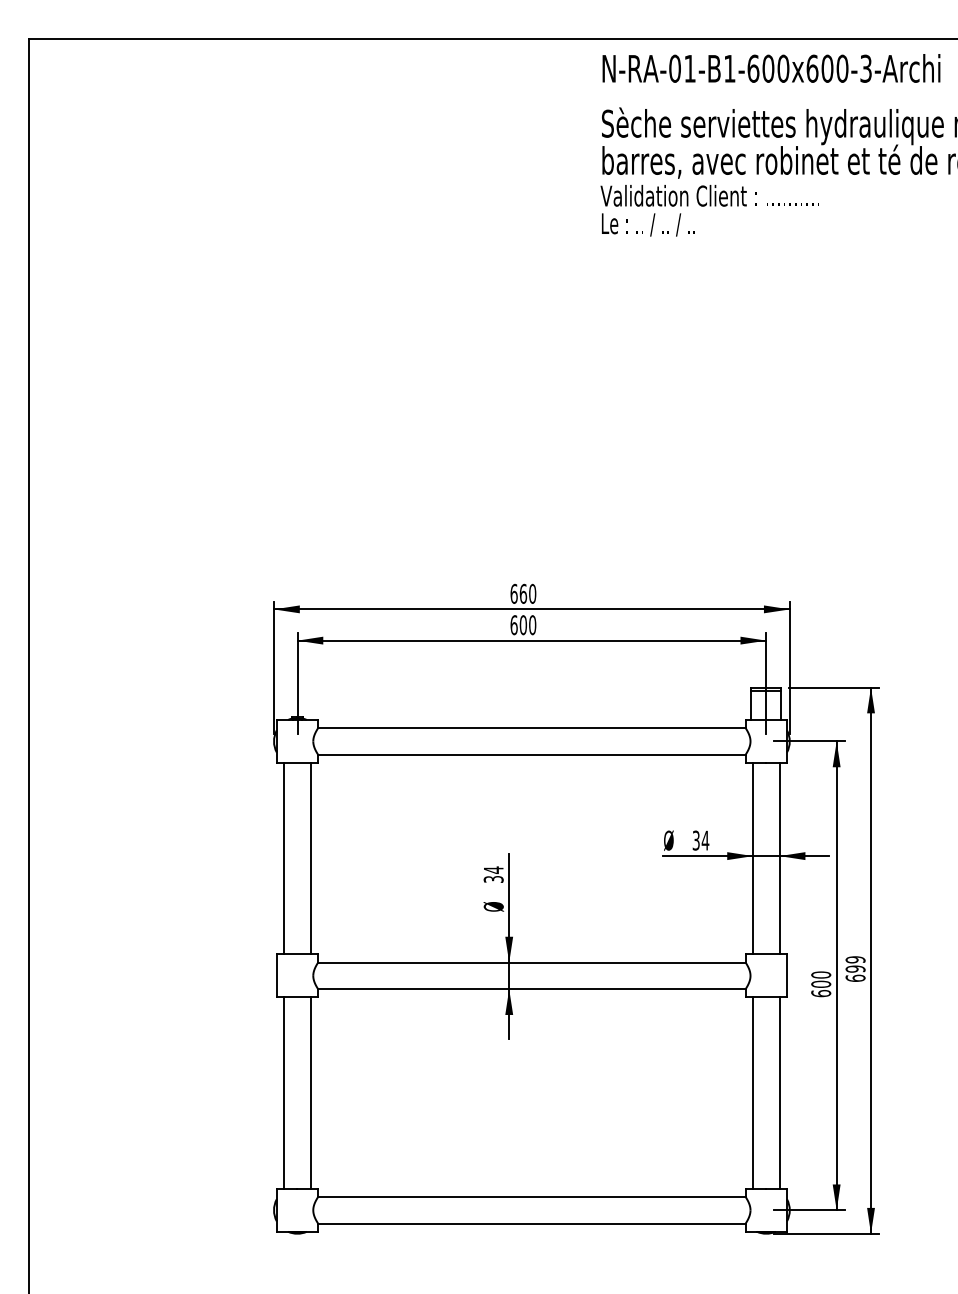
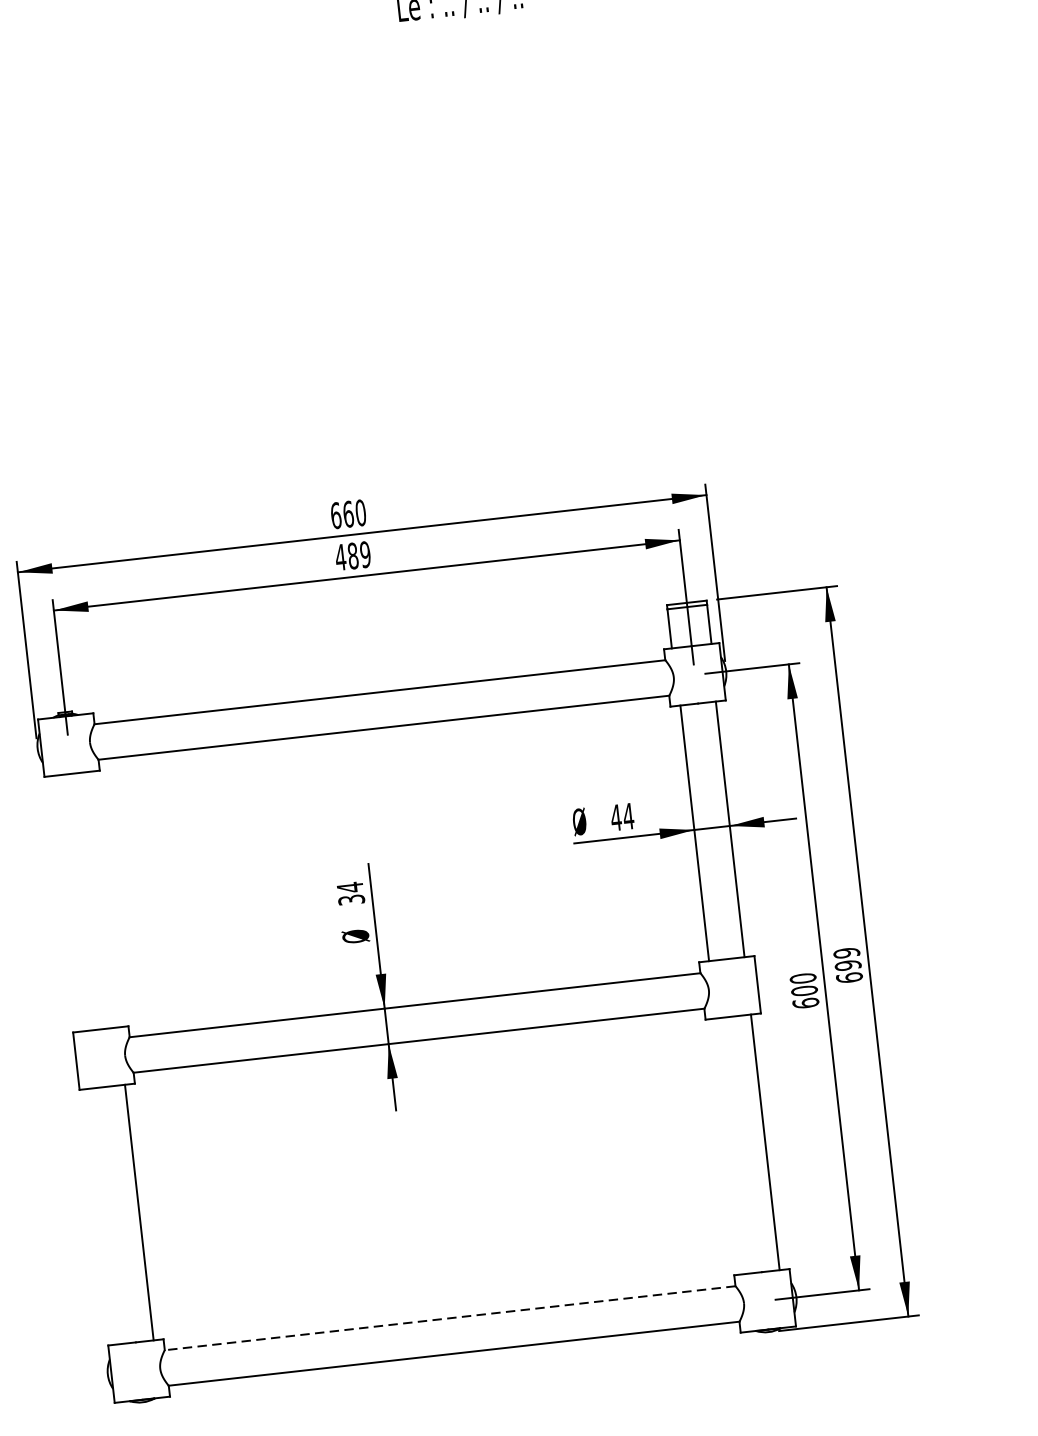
text: (523, 625) -> (353, 556), 600 -> 489
text: (696, 840) -> (616, 817), 34 -> 44
line: (284, 858) -> (69, 903), removed
line: (310, 858) -> (103, 899), removed
line: (284, 1092) -> (104, 1215), removed
line: (753, 1092) -> (730, 1145), removed
line: (531, 1197) -> (449, 1318), solid -> dashed

